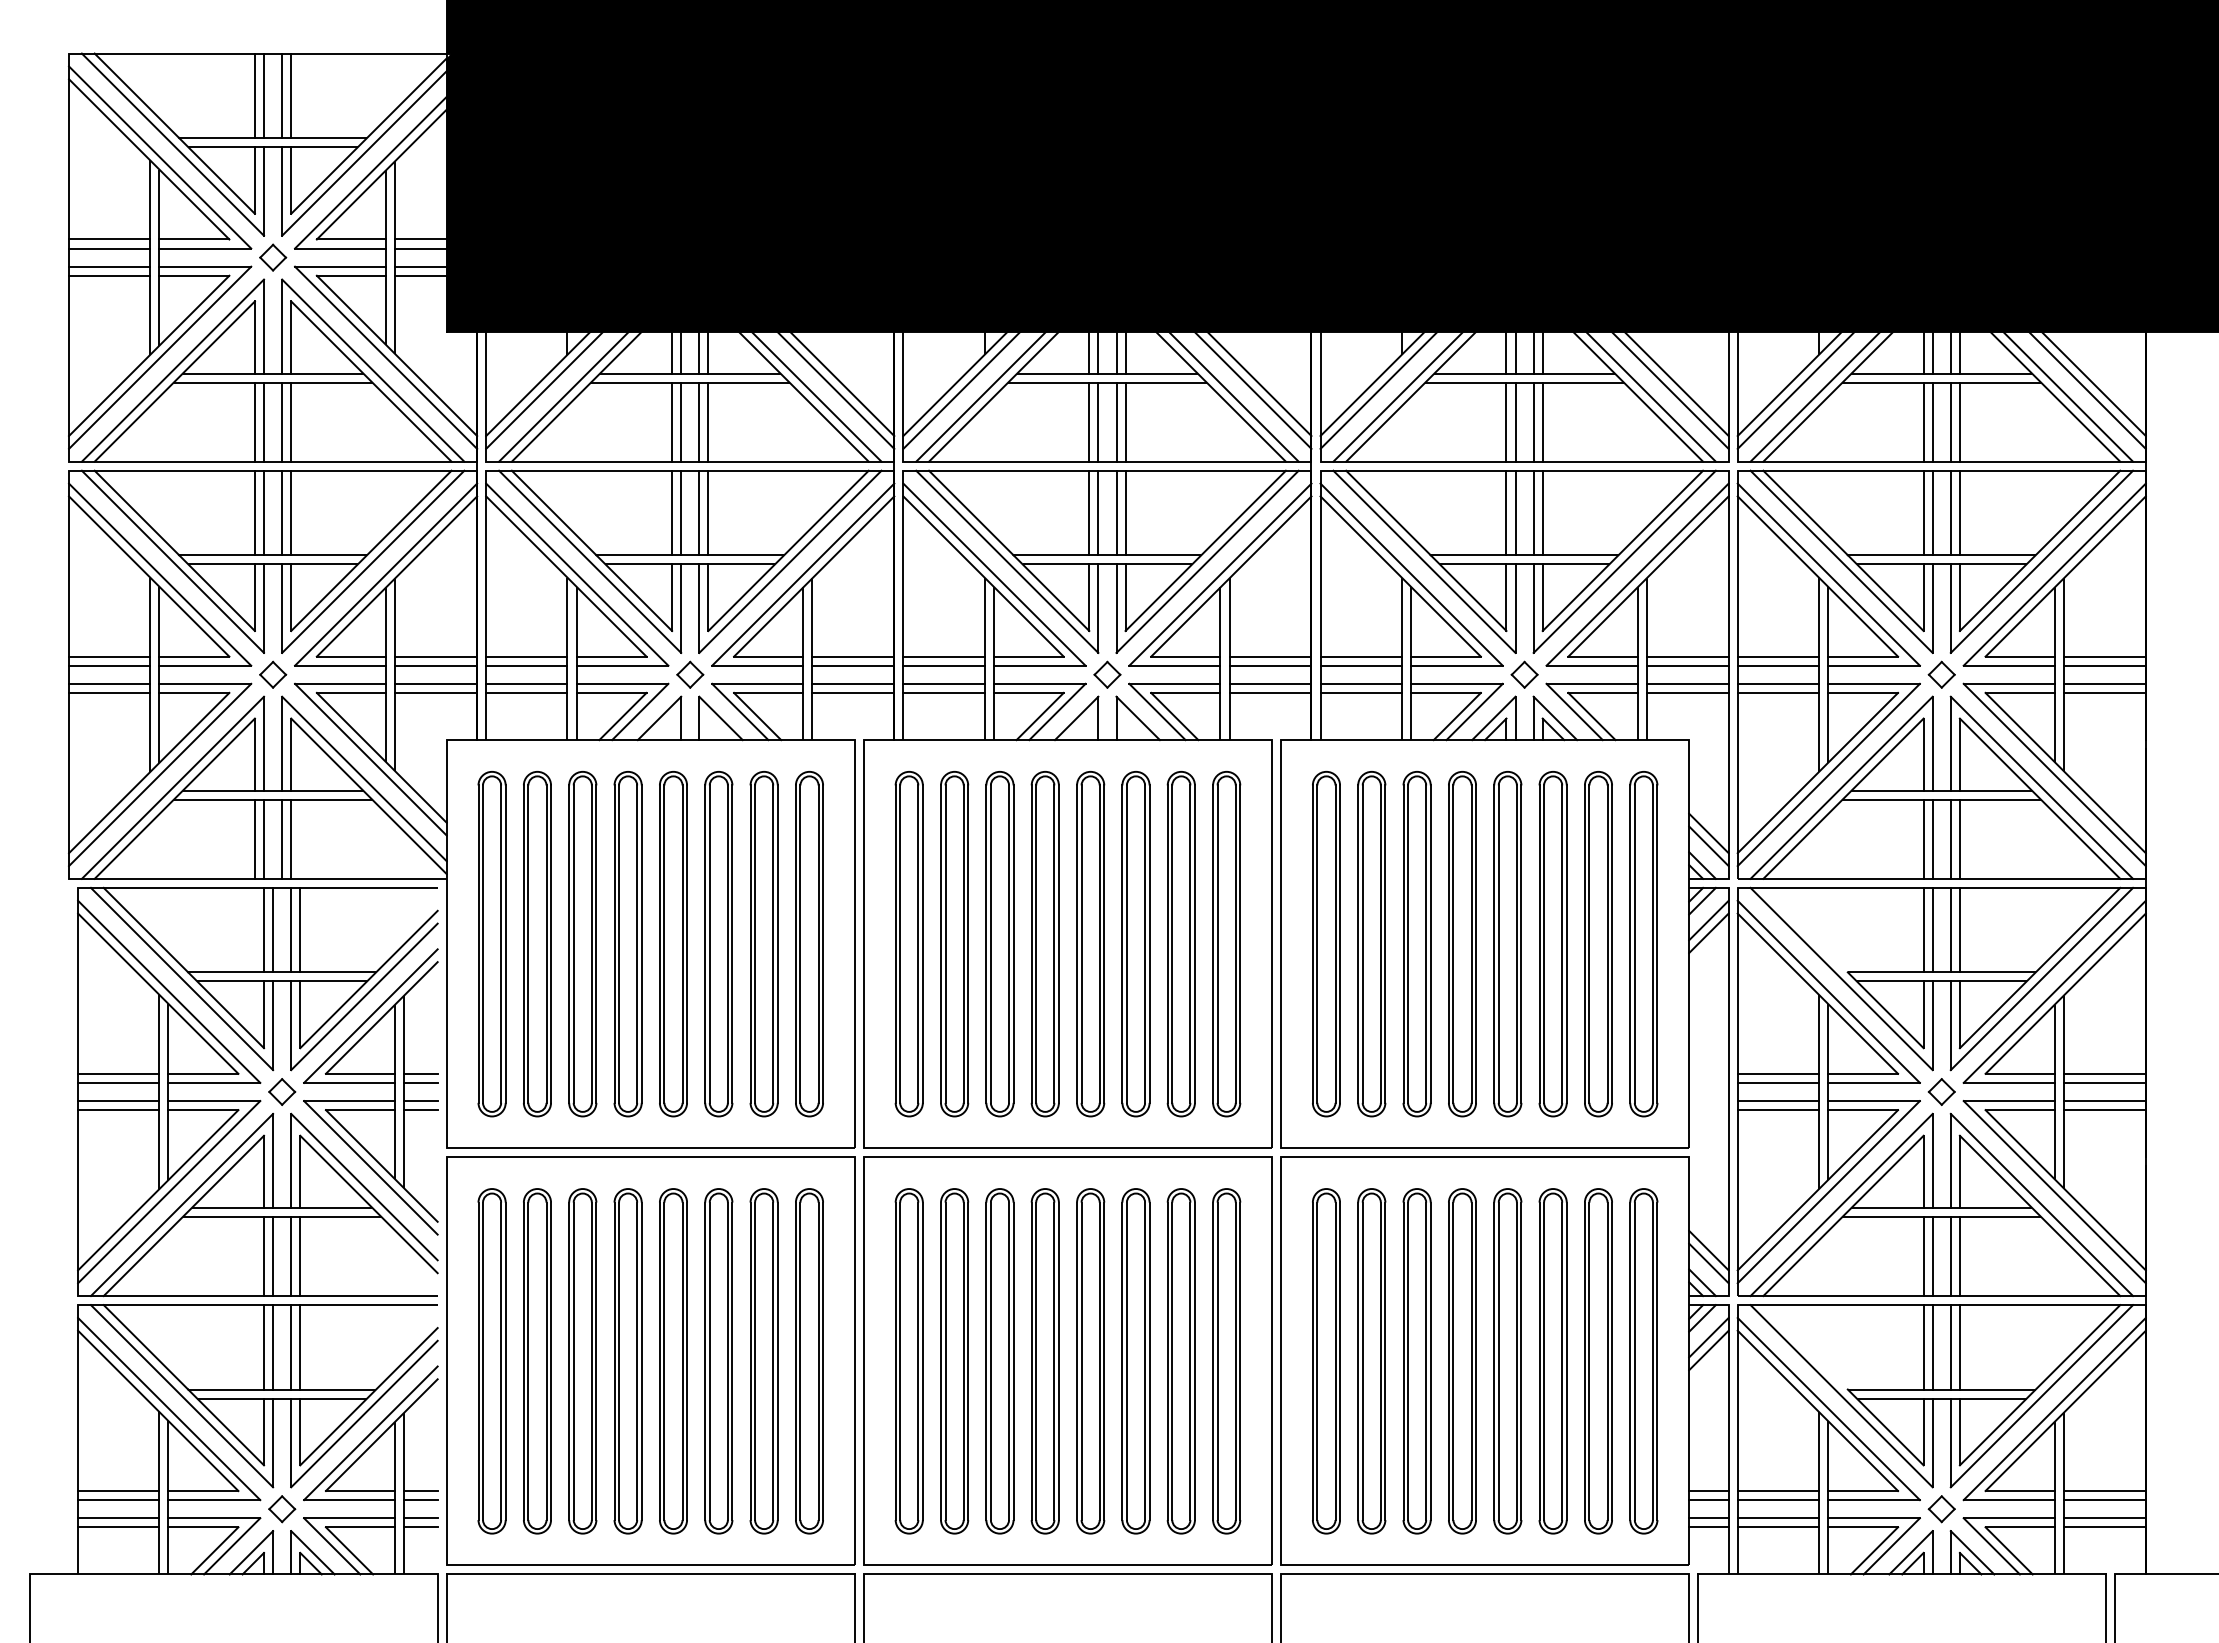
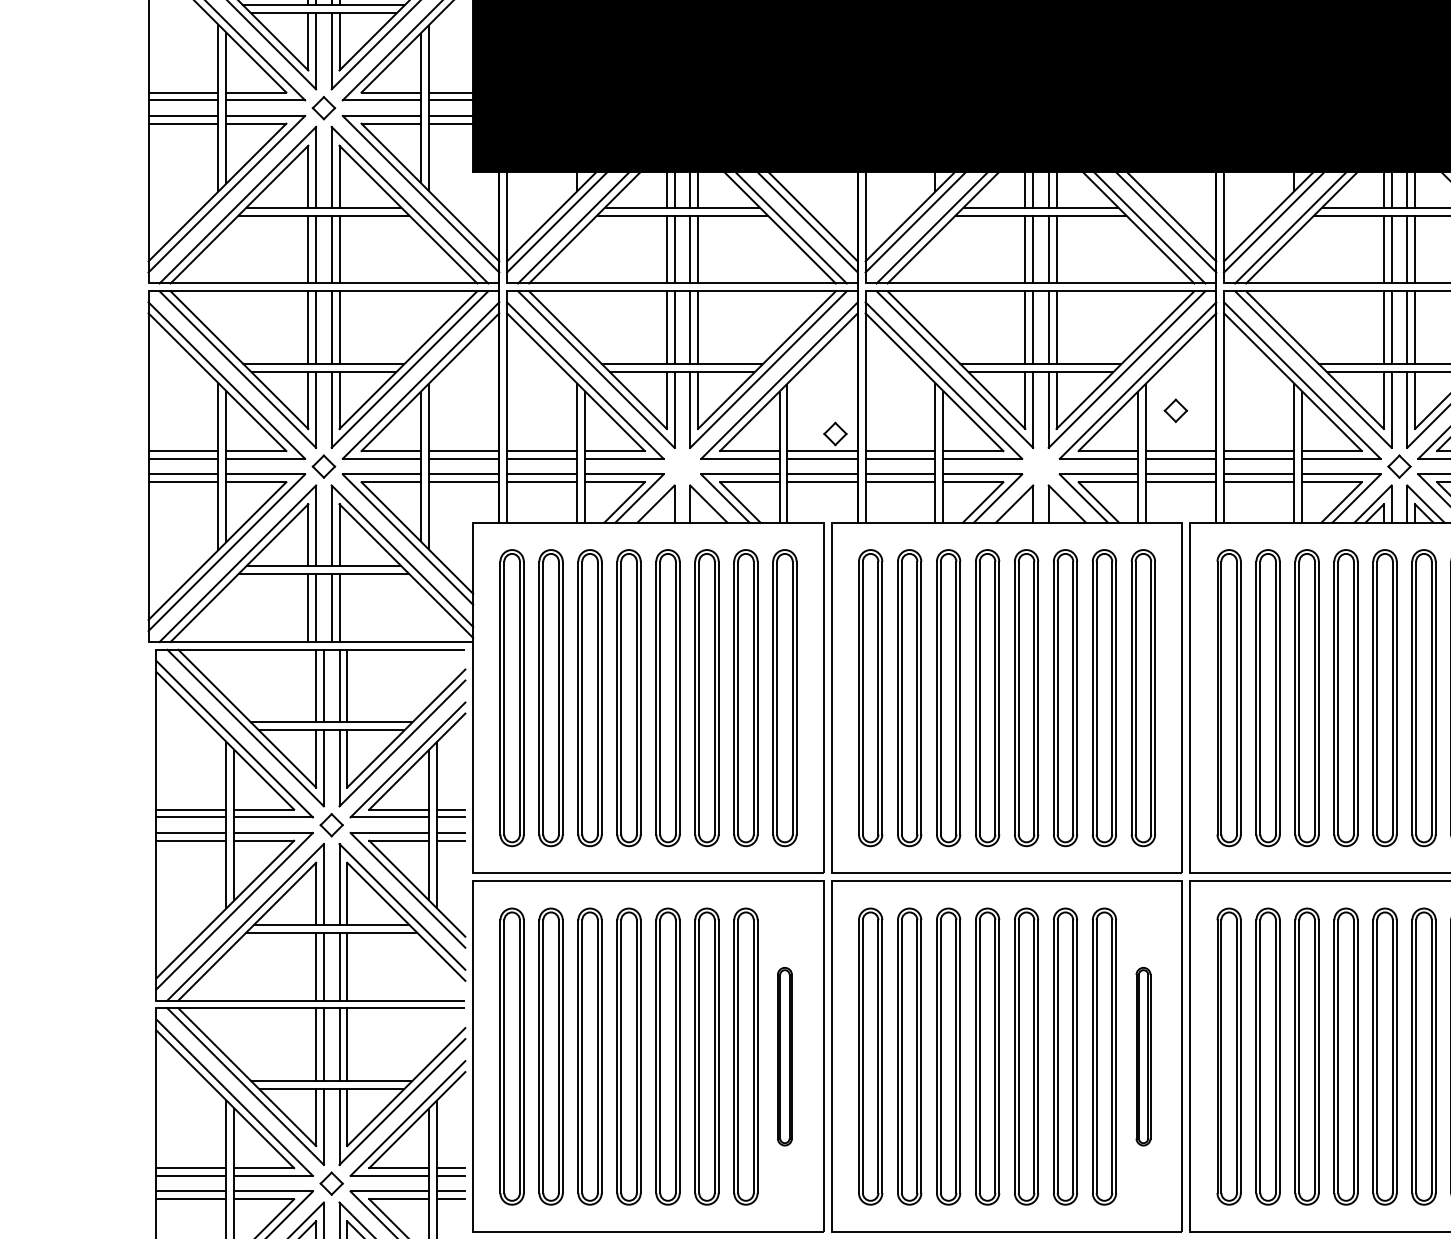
part: (690, 674) -> (835, 433), moved
part: (1107, 674) -> (1175, 410), moved
part: (809, 1361) -> (784, 1056), size x0.6
part: (1226, 1361) -> (1143, 1056), size x0.6

